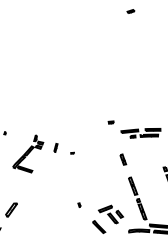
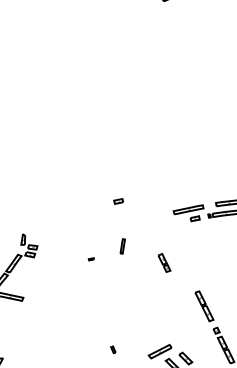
part: (110, 122) -> (117, 201), moved
part: (55, 147) -> (122, 245), moved
part: (123, 159) -> (164, 262), moved

